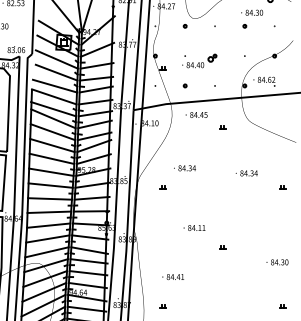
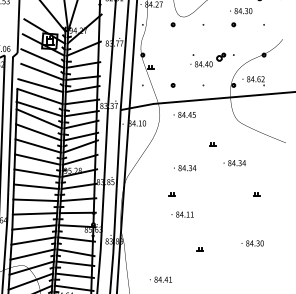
part: (199, 60) -> (207, 59), moved
part: (222, 127) -> (212, 143), moved
text: (184, 168) -> (184, 168), moved
text: (246, 173) -> (234, 163), moved
part: (162, 187) -> (171, 194), moved
part: (282, 187) -> (256, 194), moved
text: (194, 227) -> (182, 214), moved
part: (222, 247) -> (199, 249), moved
text: (277, 262) -> (252, 243), moved

